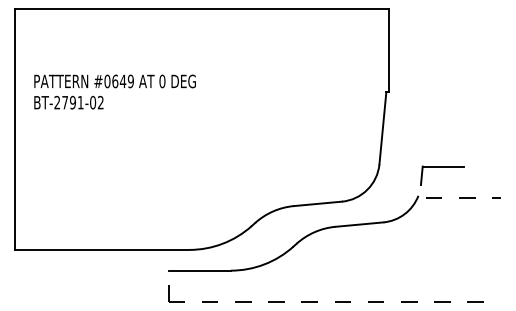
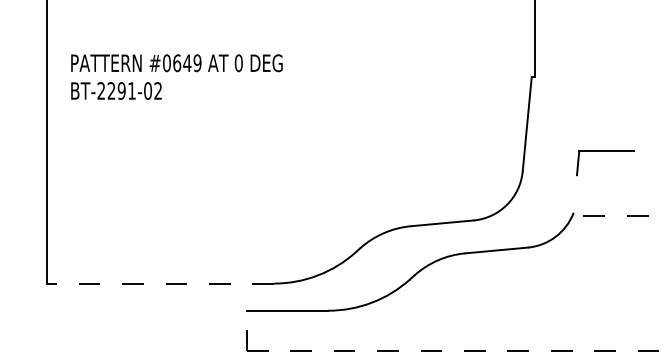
text: (64, 102) -> (110, 90), BT-2791-02 -> BT-2291-02
part: (442, 167) -> (605, 152), moved
line: (102, 249) -> (160, 283), solid -> dashed

